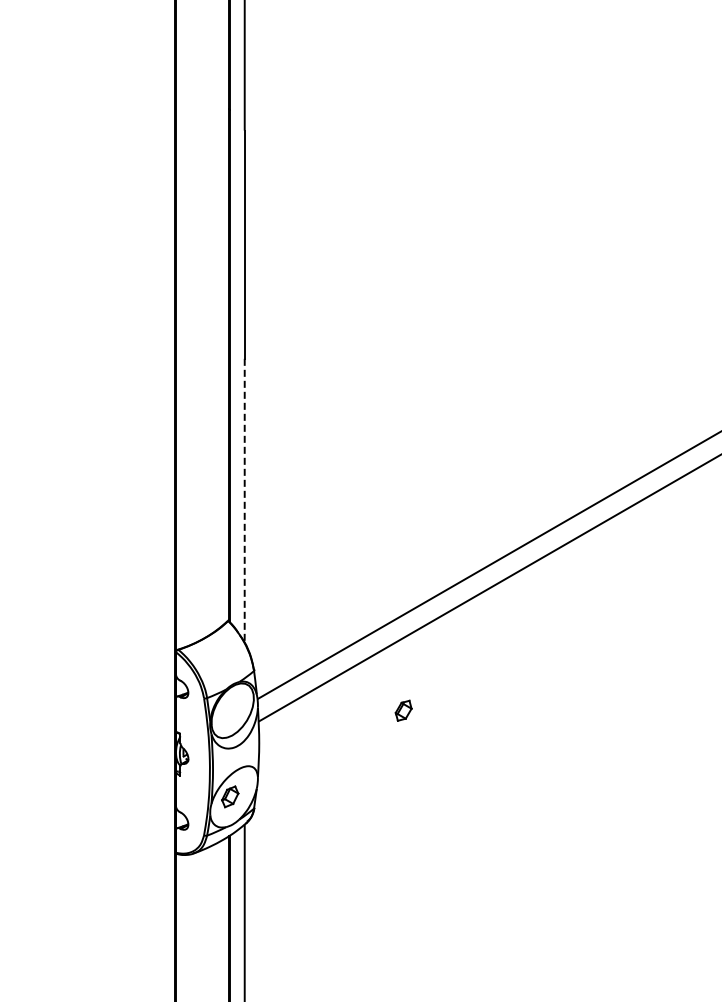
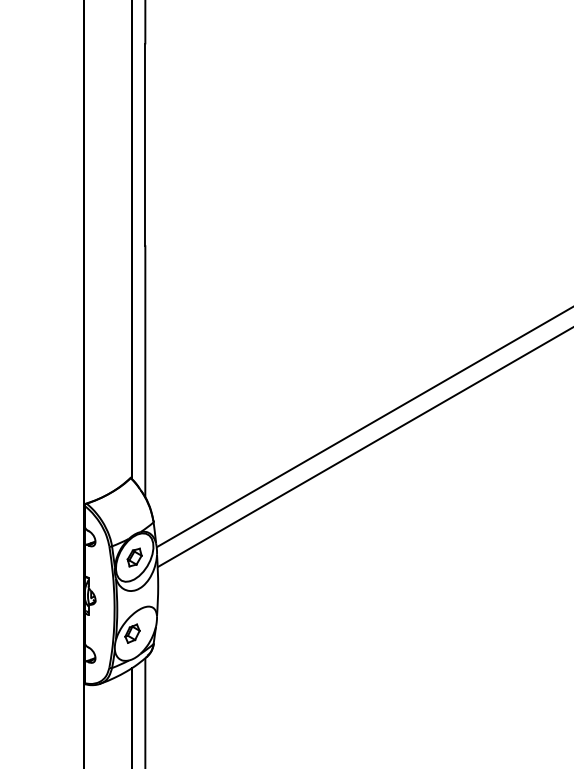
line: (244, 500) -> (145, 371), dashed -> solid
part: (403, 710) -> (134, 557), moved

